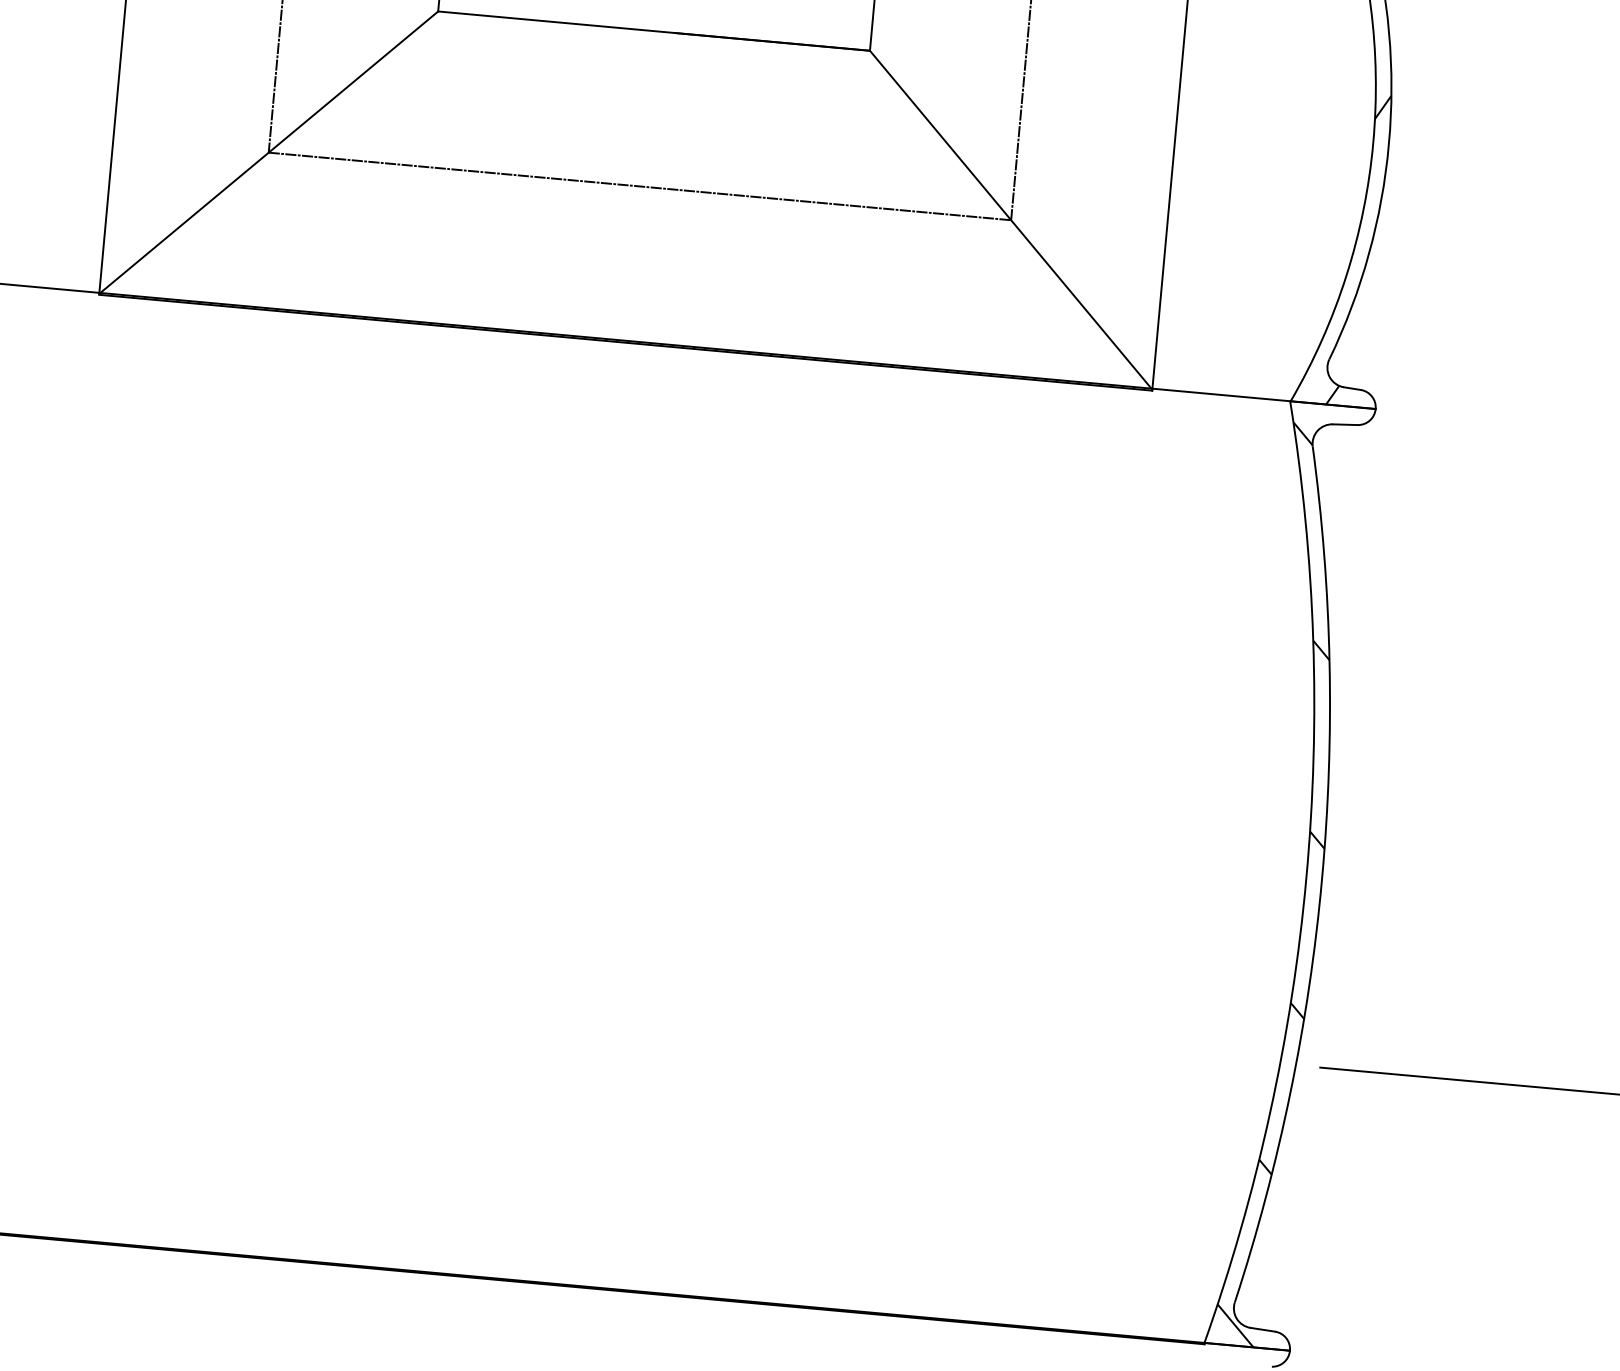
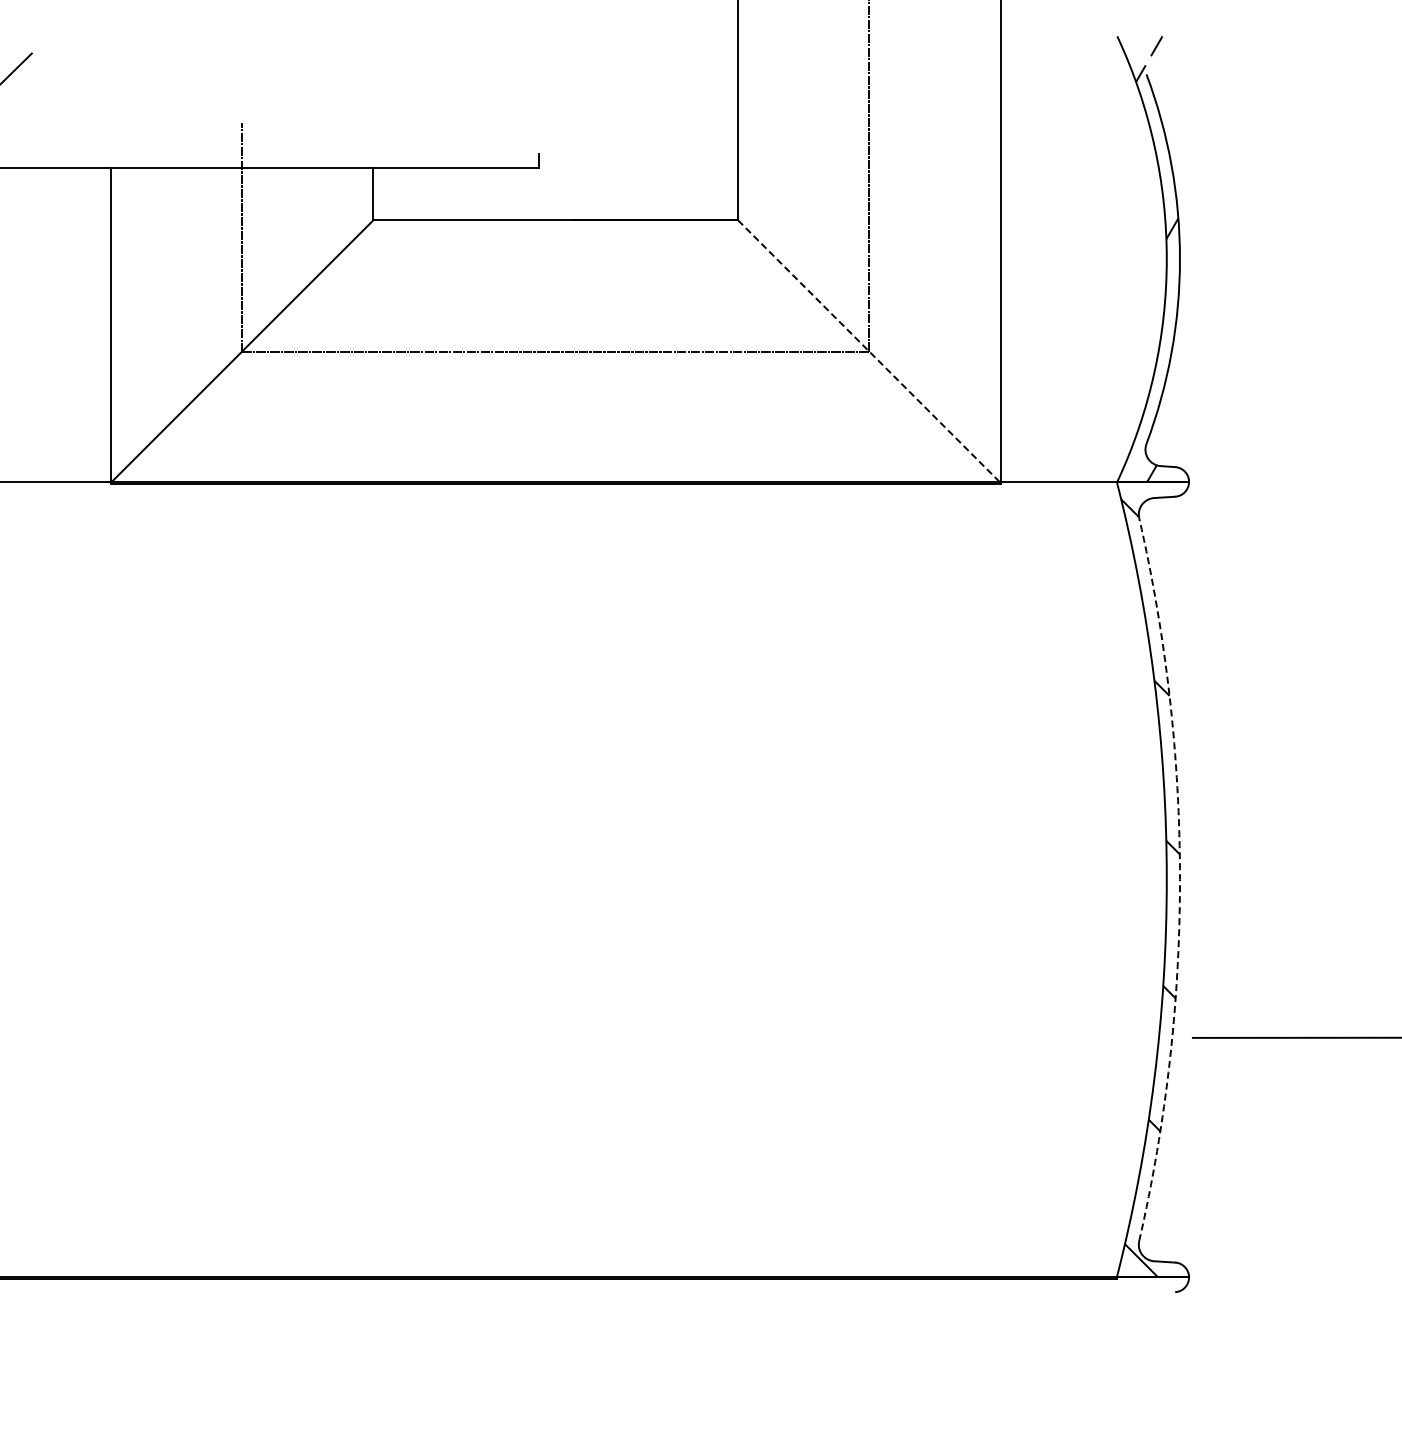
line: (1011, 220) -> (869, 351), solid -> dashed
arc: (1322, 878) -> (1180, 879), solid -> dashed

